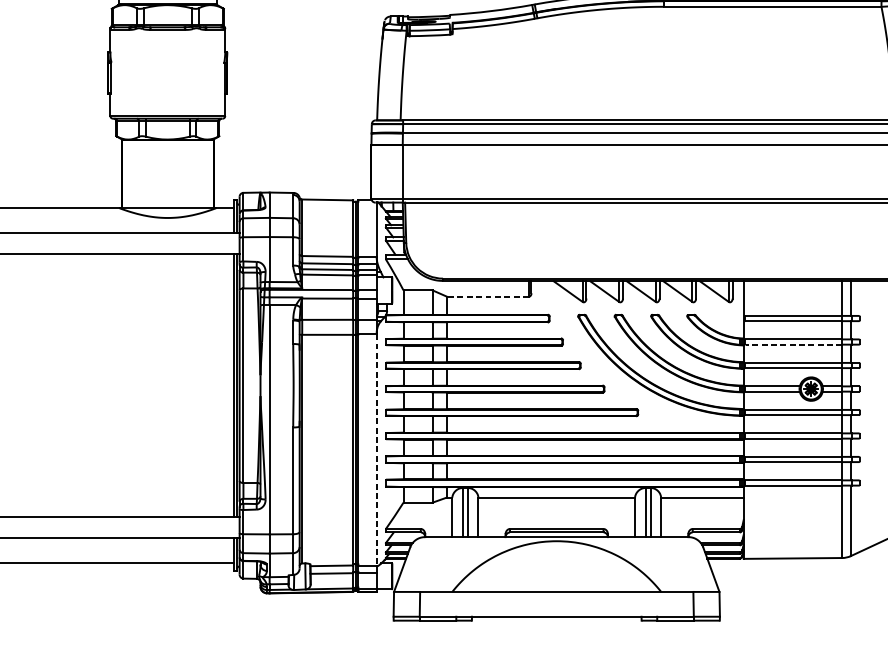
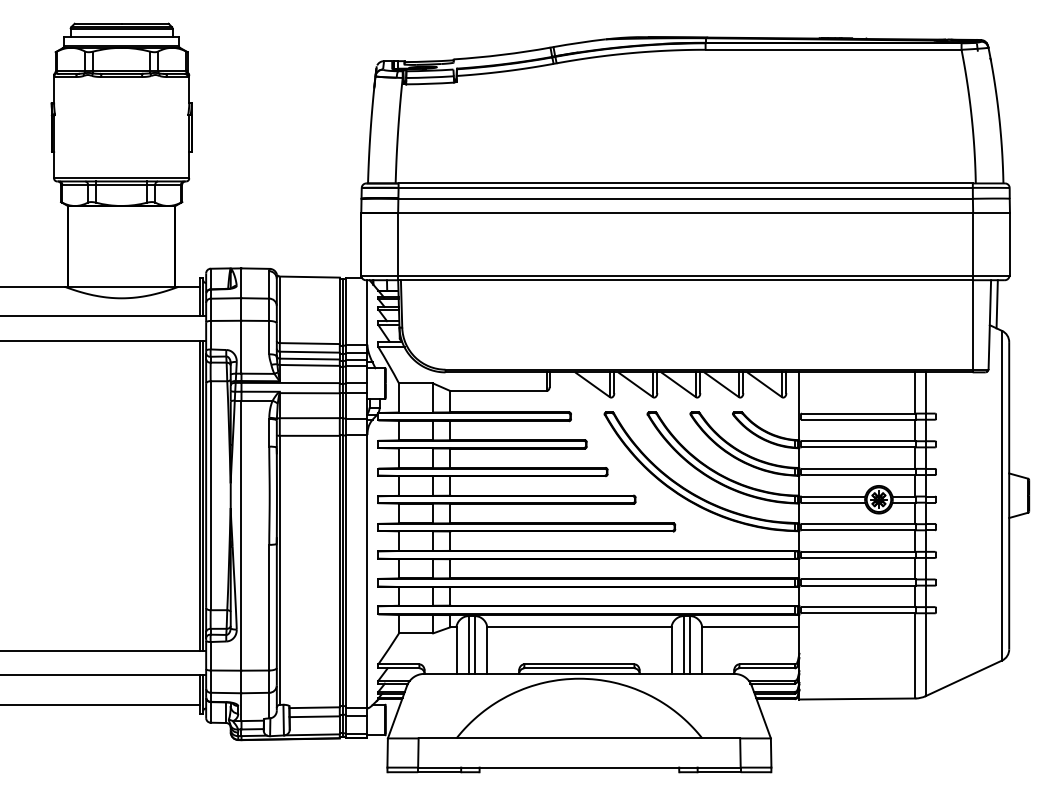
line: (487, 297) -> (497, 391), dashed -> solid
line: (793, 344) -> (858, 447), dashed -> solid
line: (376, 450) -> (367, 571), dashed -> solid

